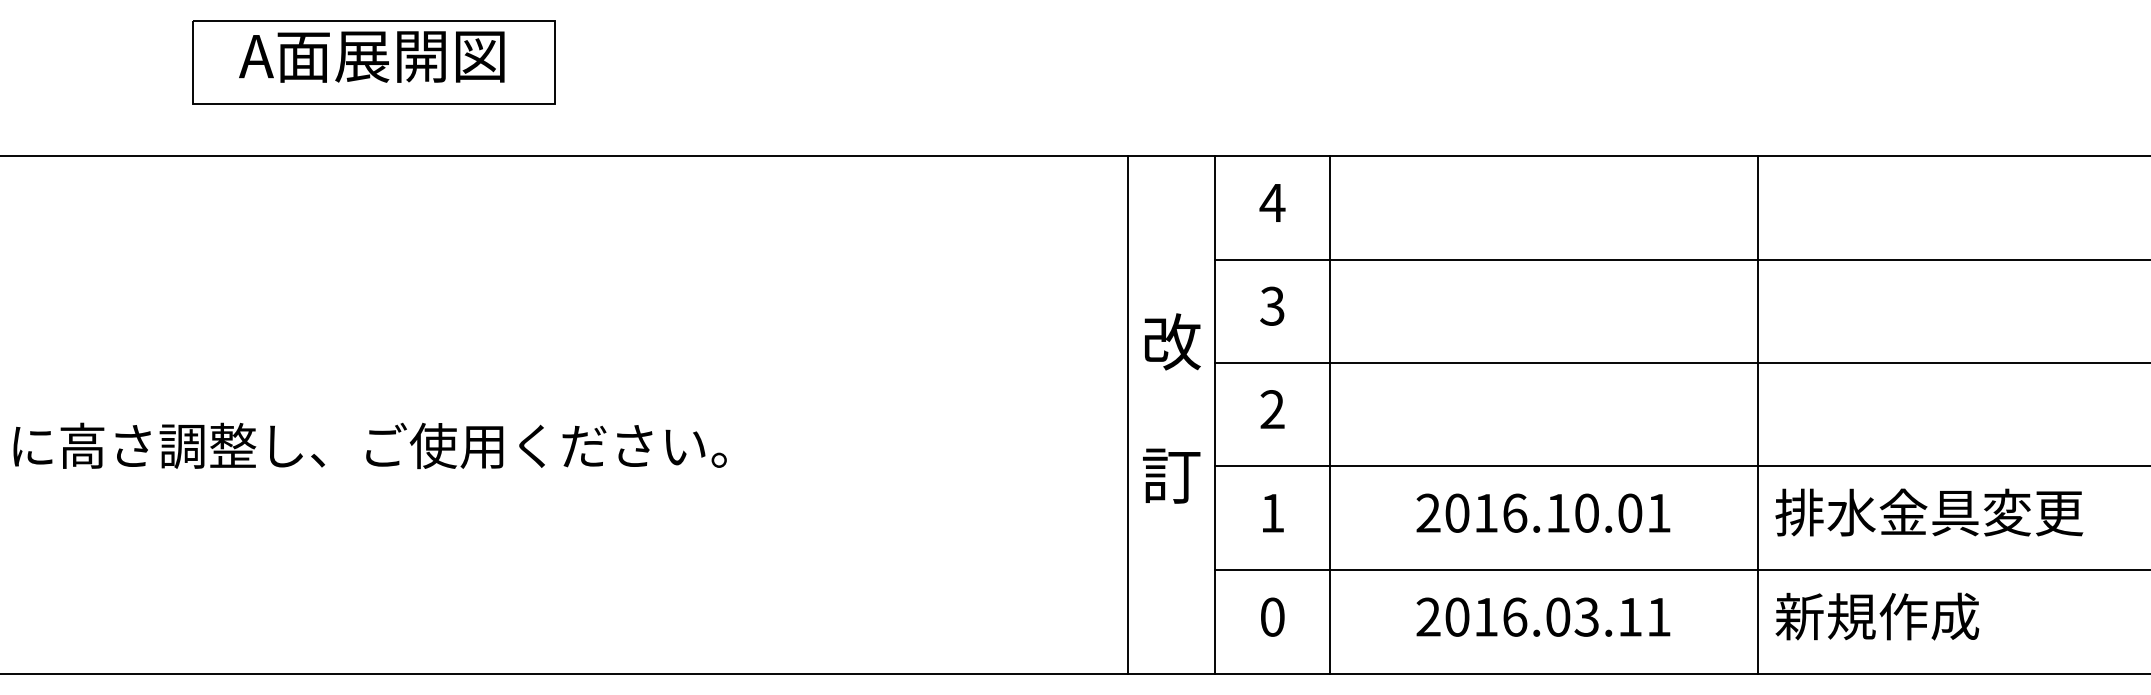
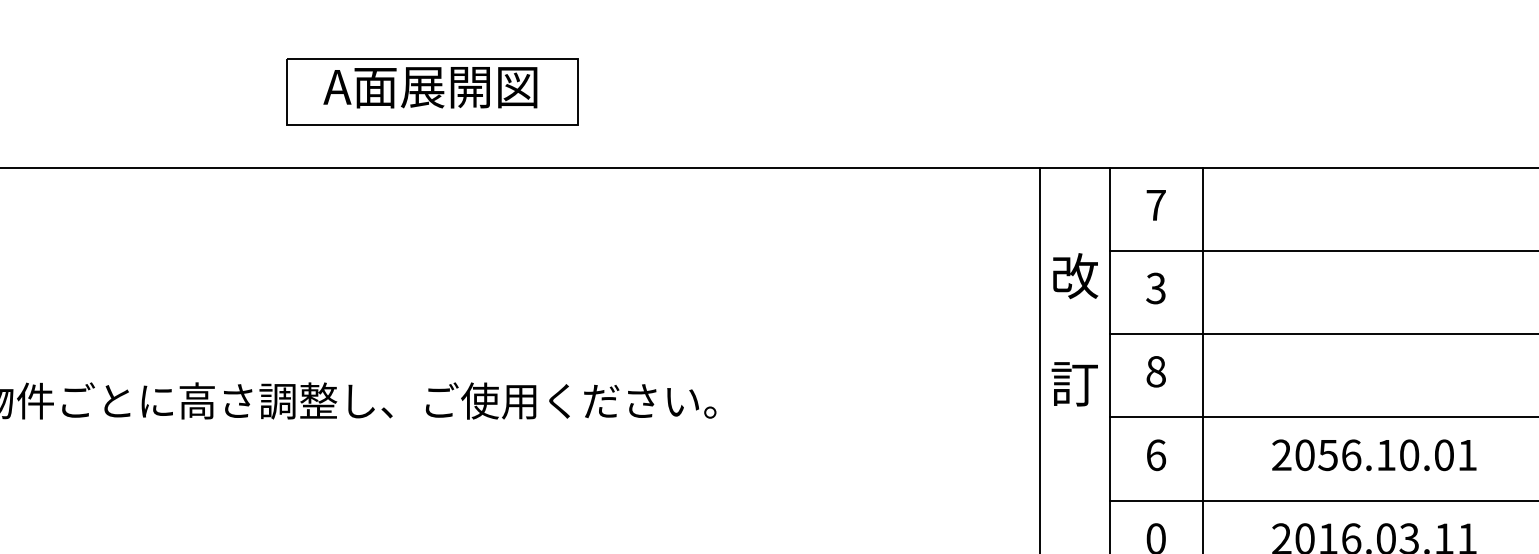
text: (1272, 202) -> (1156, 204), 4 -> 7
text: (1171, 408) -> (1074, 329), moved
text: (1272, 409) -> (1156, 371), 2 -> 8
text: (1272, 512) -> (1156, 454), 1 -> 6
text: (1485, 513) -> (1327, 455), 2016.10.01 -> 2056.10.01

